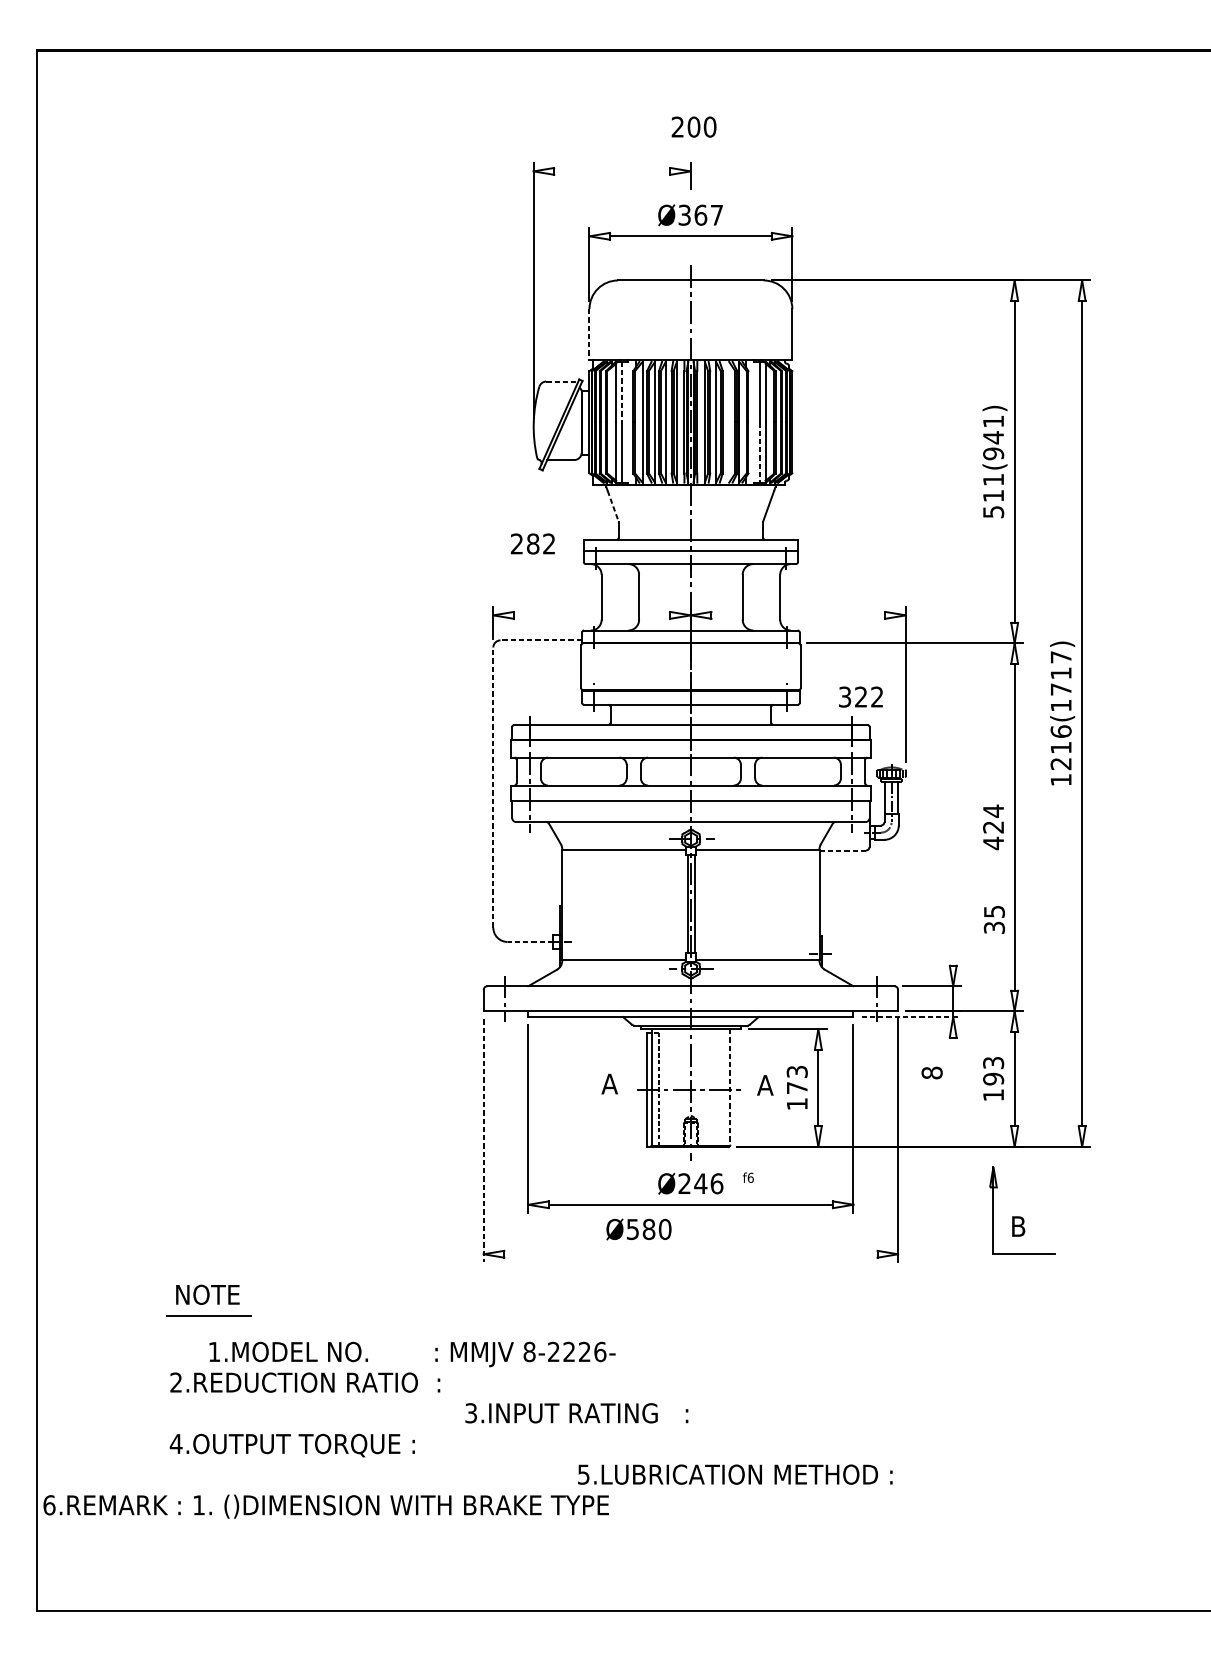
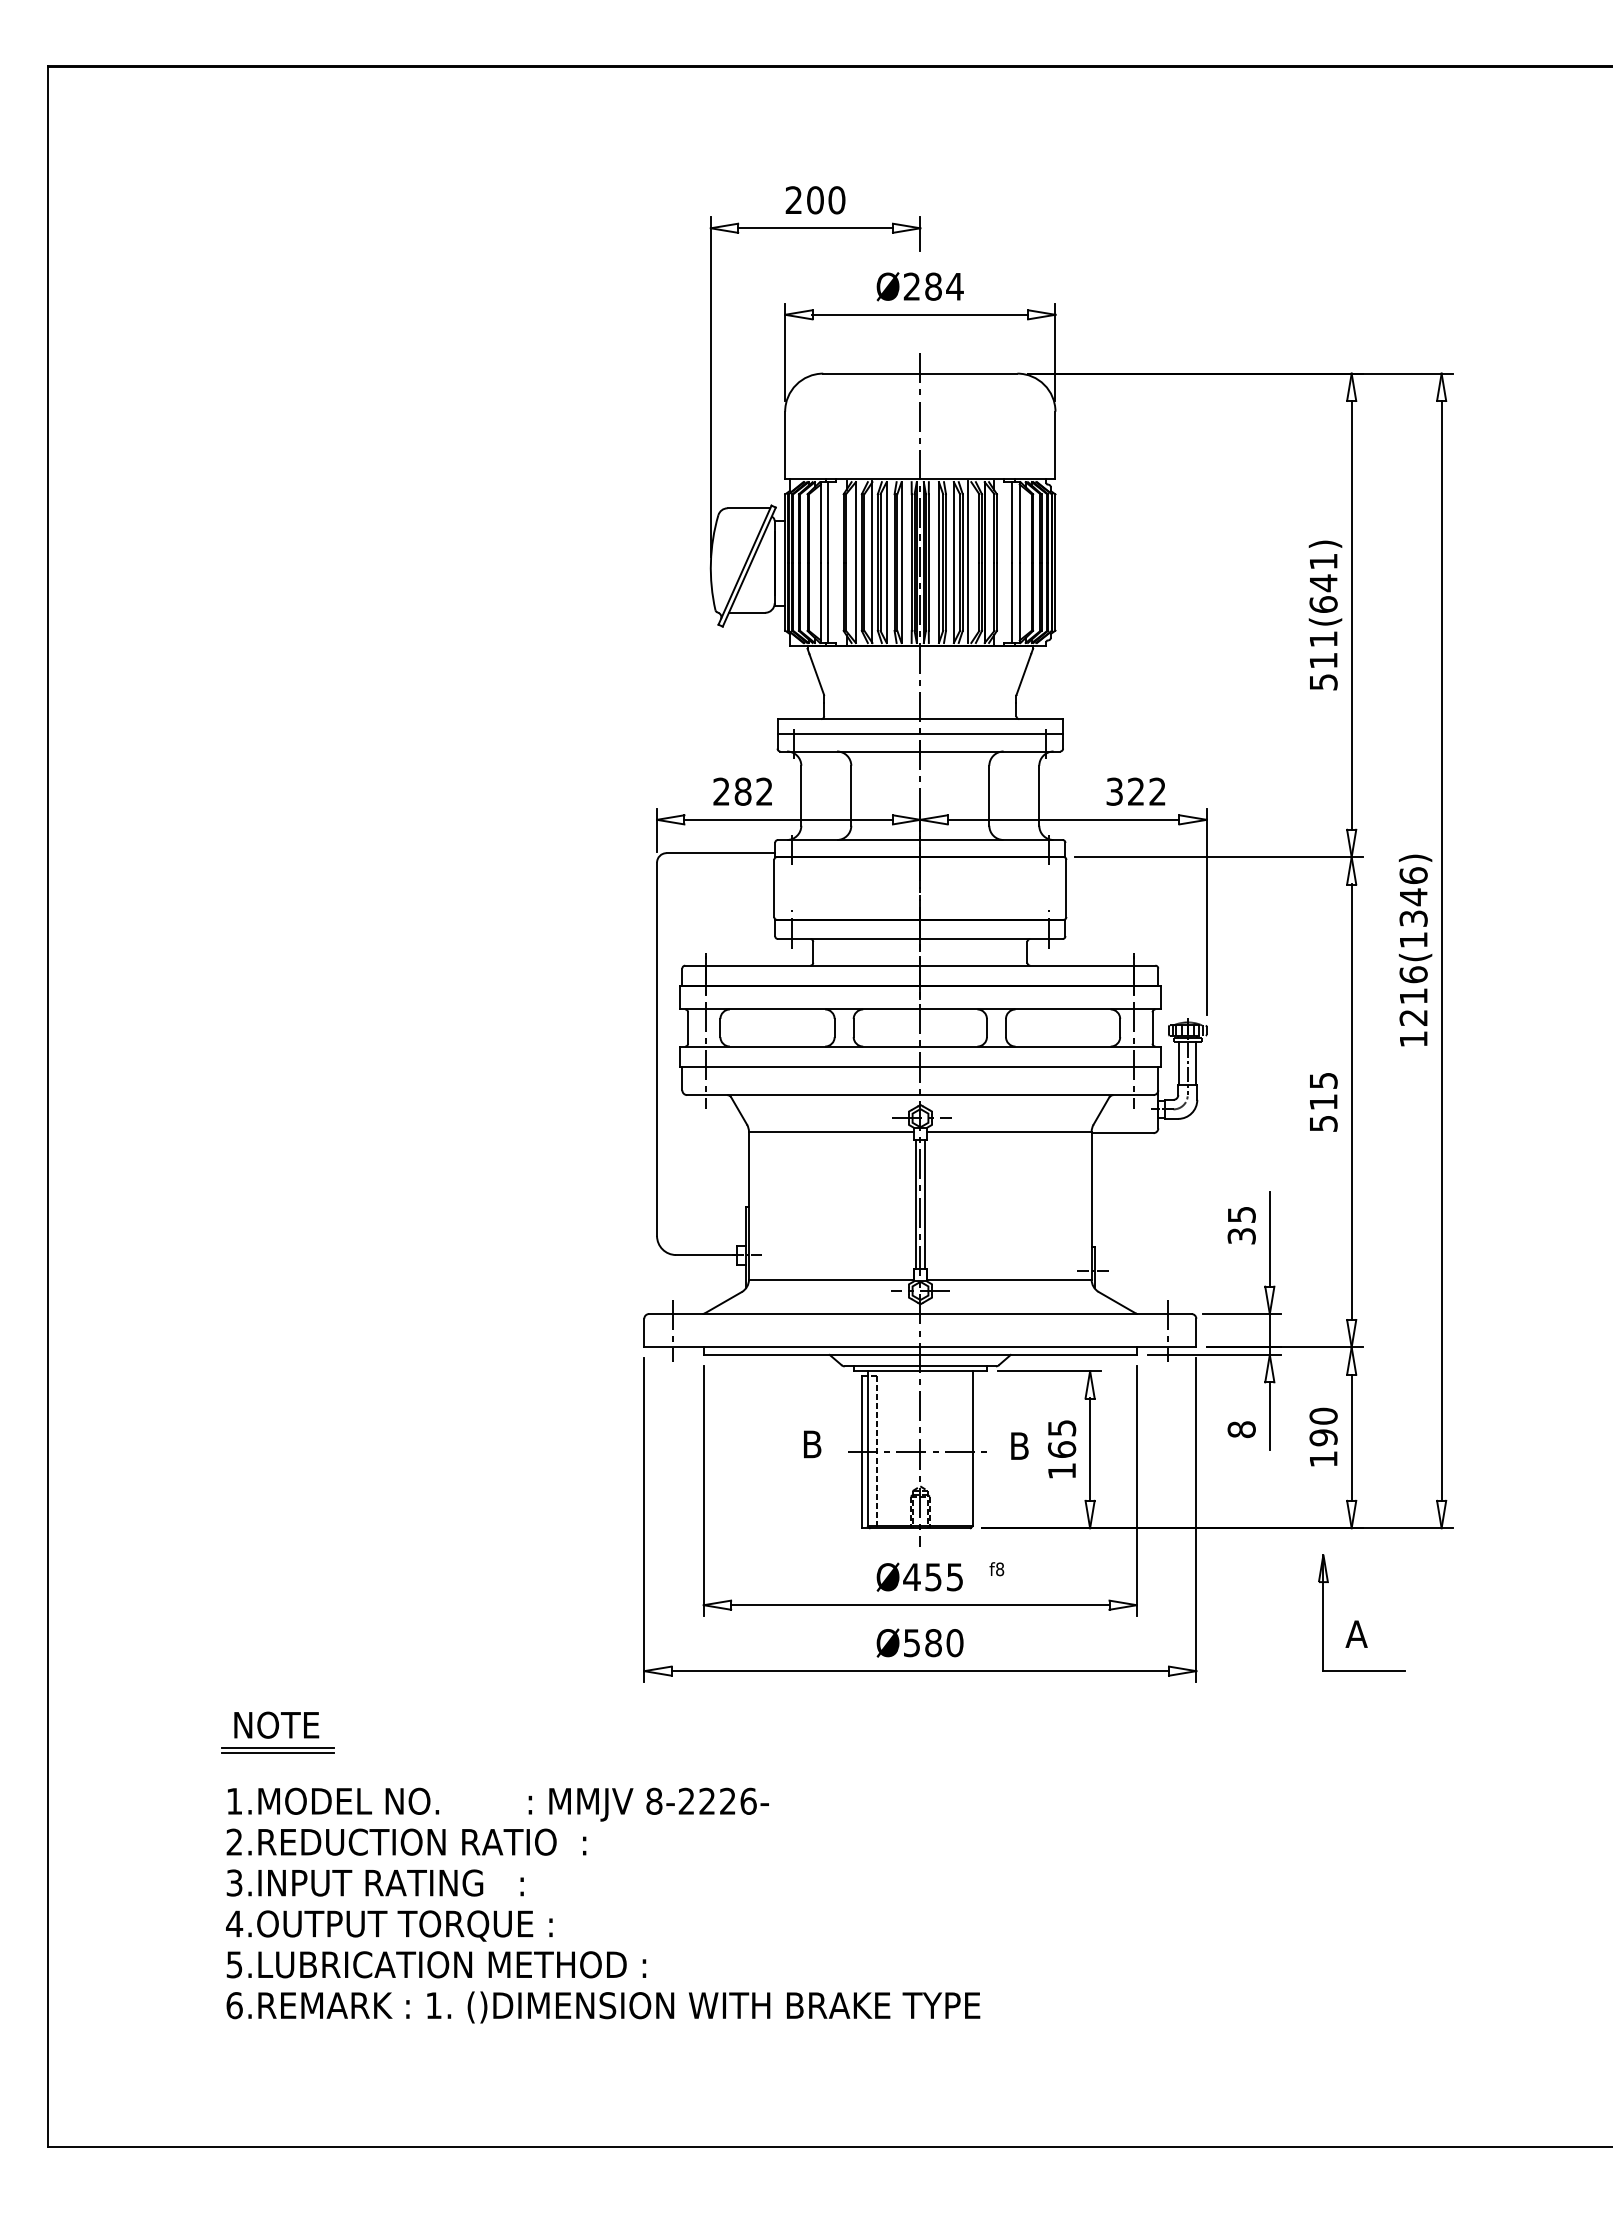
text: (694, 127) -> (815, 200), moved
line: (612, 171) -> (815, 228), added
text: (700, 215) -> (933, 286), Ø367 -> Ø284
line: (589, 334) -> (785, 445), dashed -> solid
line: (562, 381) -> (749, 508), dashed -> solid
line: (622, 392) -> (828, 522), dashed -> solid
line: (727, 422) -> (968, 562), added
line: (760, 452) -> (1012, 603), dashed -> solid
text: (993, 453) -> (1323, 604), 511(941) -> 511(641)
line: (613, 506) -> (816, 674), dashed -> solid
text: (532, 543) -> (742, 791), moved
line: (591, 615) -> (788, 819), added
line: (798, 615) -> (1063, 819), added
line: (540, 640) -> (720, 853), dashed -> solid
text: (1061, 672) -> (1413, 896), 1216(1717) -> 1216(1346)
text: (860, 696) -> (1135, 791), moved
line: (493, 787) -> (657, 1049), dashed -> solid
text: (993, 827) -> (1323, 1102), 424 -> 515
line: (842, 850) -> (1122, 1133), dashed -> solid
text: (994, 919) -> (1241, 1225), moved
line: (952, 929) -> (1269, 1238), added
line: (529, 942) -> (705, 1255), dashed -> solid
line: (911, 1016) -> (1214, 1354), dashed -> solid
line: (952, 1062) -> (1269, 1415), added
text: (993, 1062) -> (1323, 1415), 193 -> 190
text: (797, 1079) -> (1062, 1438), 173 -> 165
text: (610, 1084) -> (812, 1444), A -> B
text: (765, 1084) -> (1019, 1445), A -> B
line: (730, 1087) -> (972, 1448), dashed -> solid
line: (483, 1141) -> (644, 1520), dashed -> solid
text: (751, 1177) -> (1000, 1568), f6 -> f8
text: (700, 1183) -> (933, 1577), Ø246 -> Ø455
text: (1018, 1226) -> (1356, 1633), B -> A
text: (638, 1229) -> (919, 1642), moved
line: (690, 1254) -> (919, 1671), added
line: (208, 1311) -> (277, 1747), added
text: (412, 1354) -> (498, 1804), moved
text: (576, 1412) -> (374, 1882), moved
text: (735, 1474) -> (436, 1964), moved
text: (326, 1506) -> (603, 2007), moved

